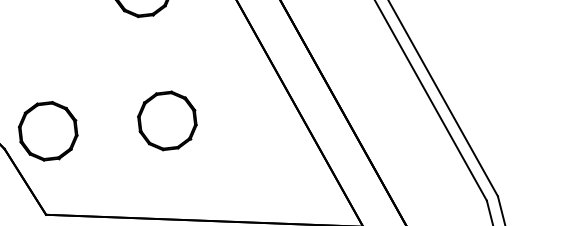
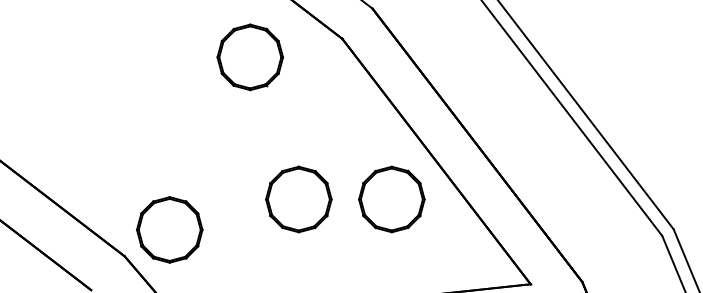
part: (250, 132) -> (391, 199), added

